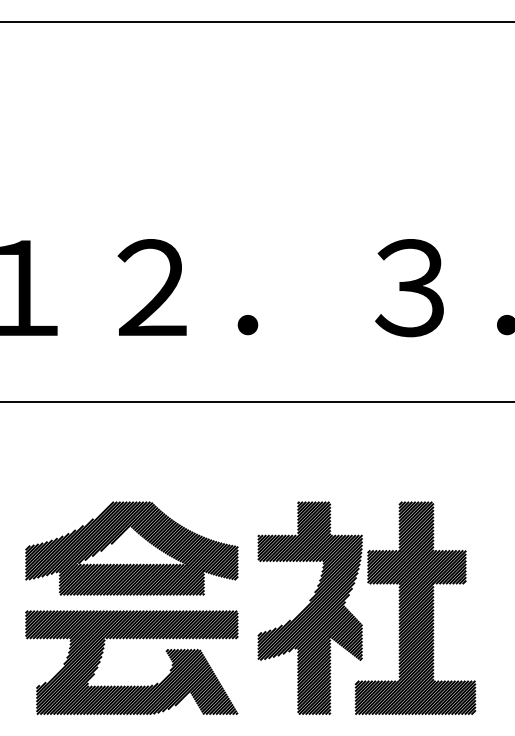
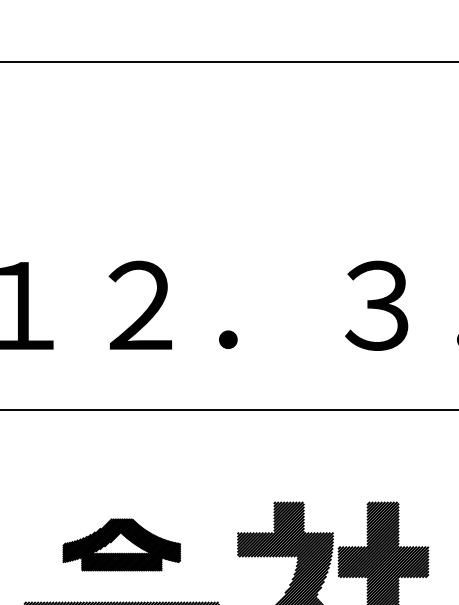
part: (131, 548) -> (121, 544), size x0.6

